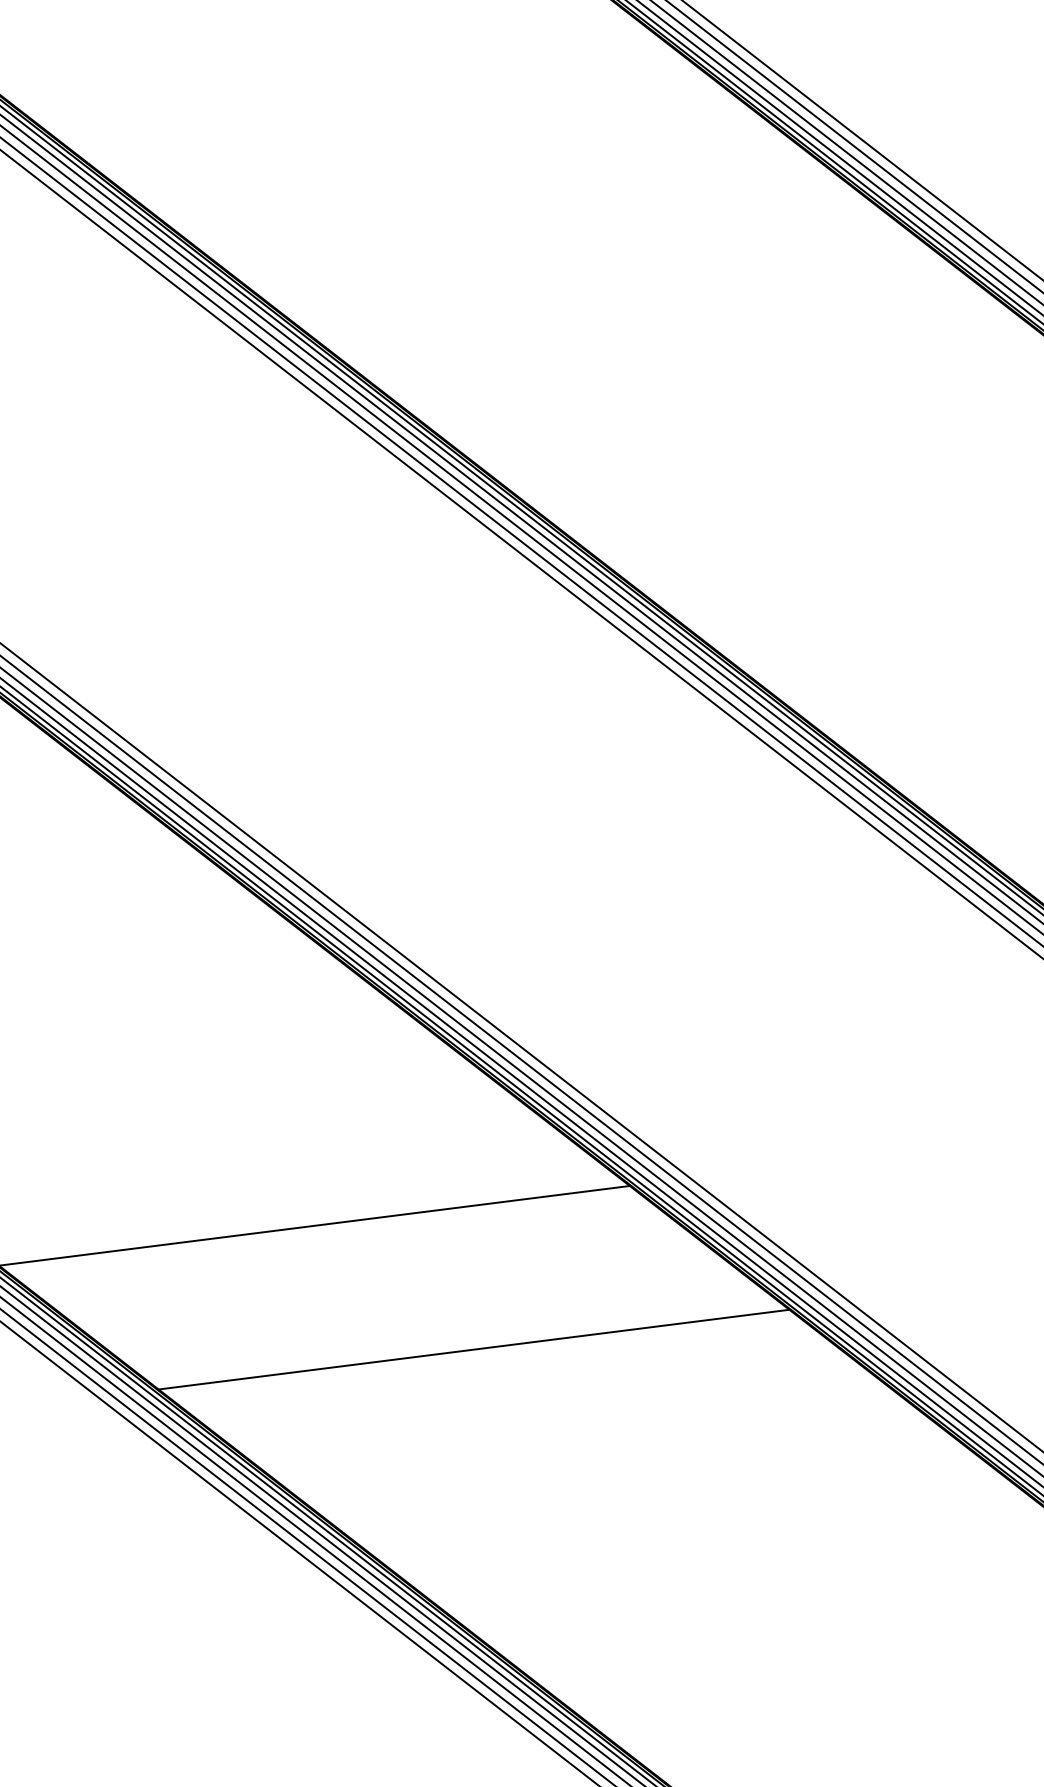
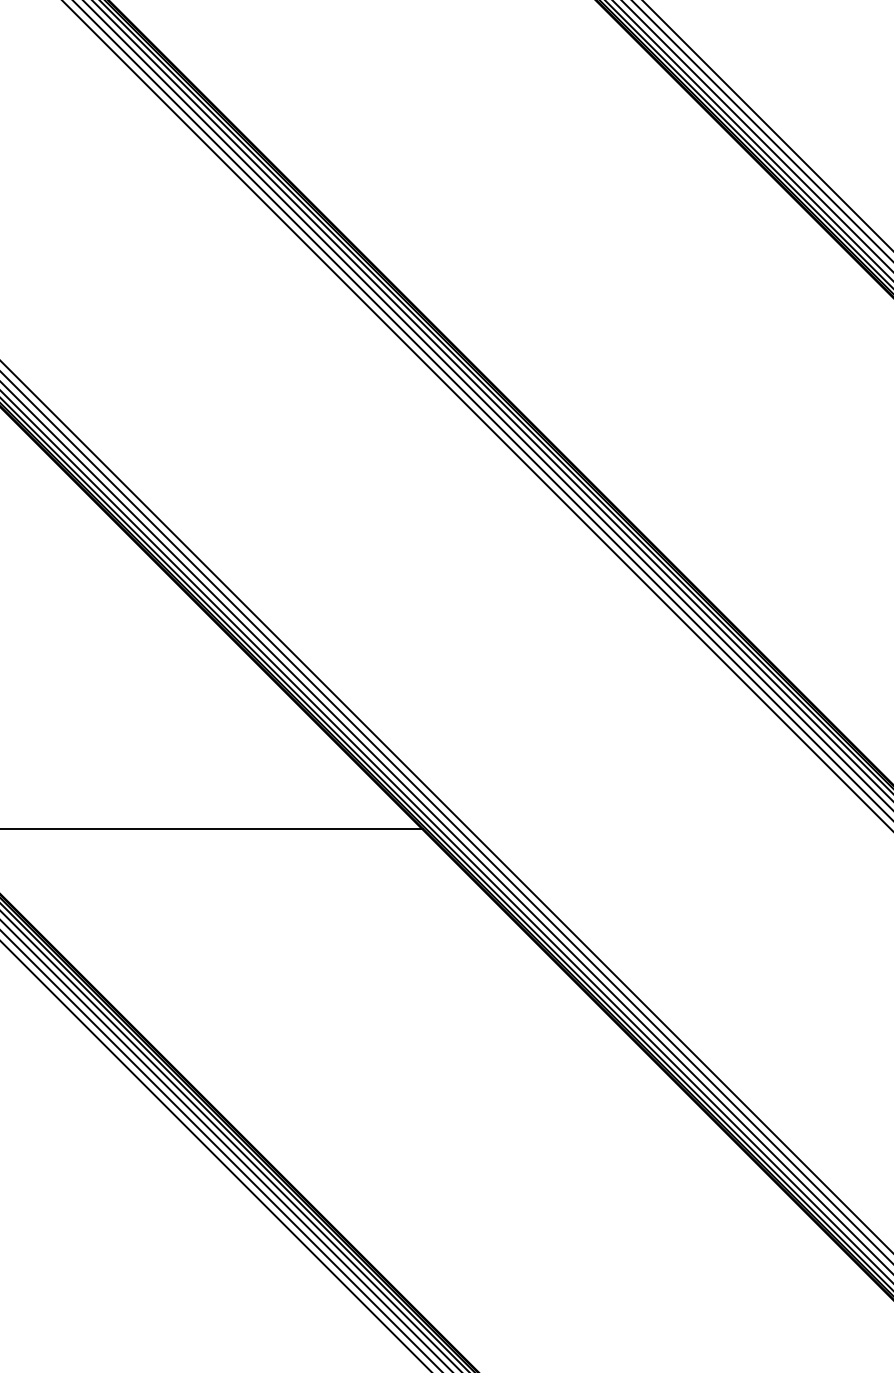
line: (473, 1349) -> (288, 938), removed

